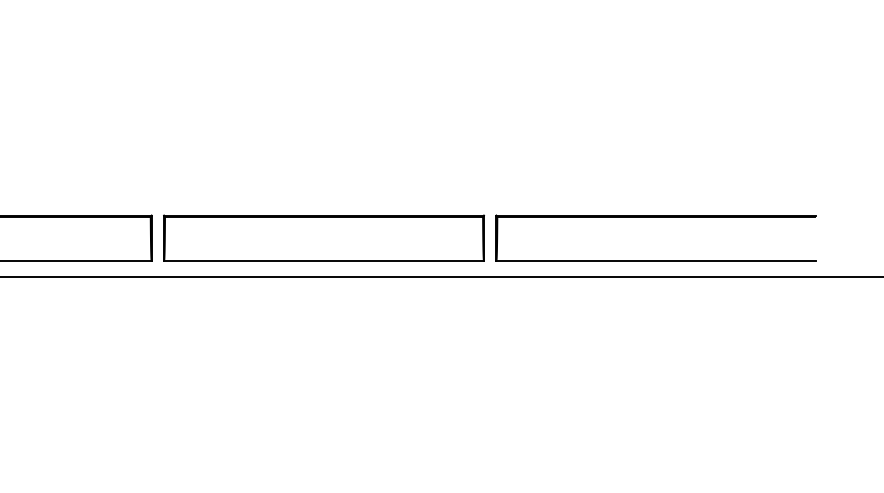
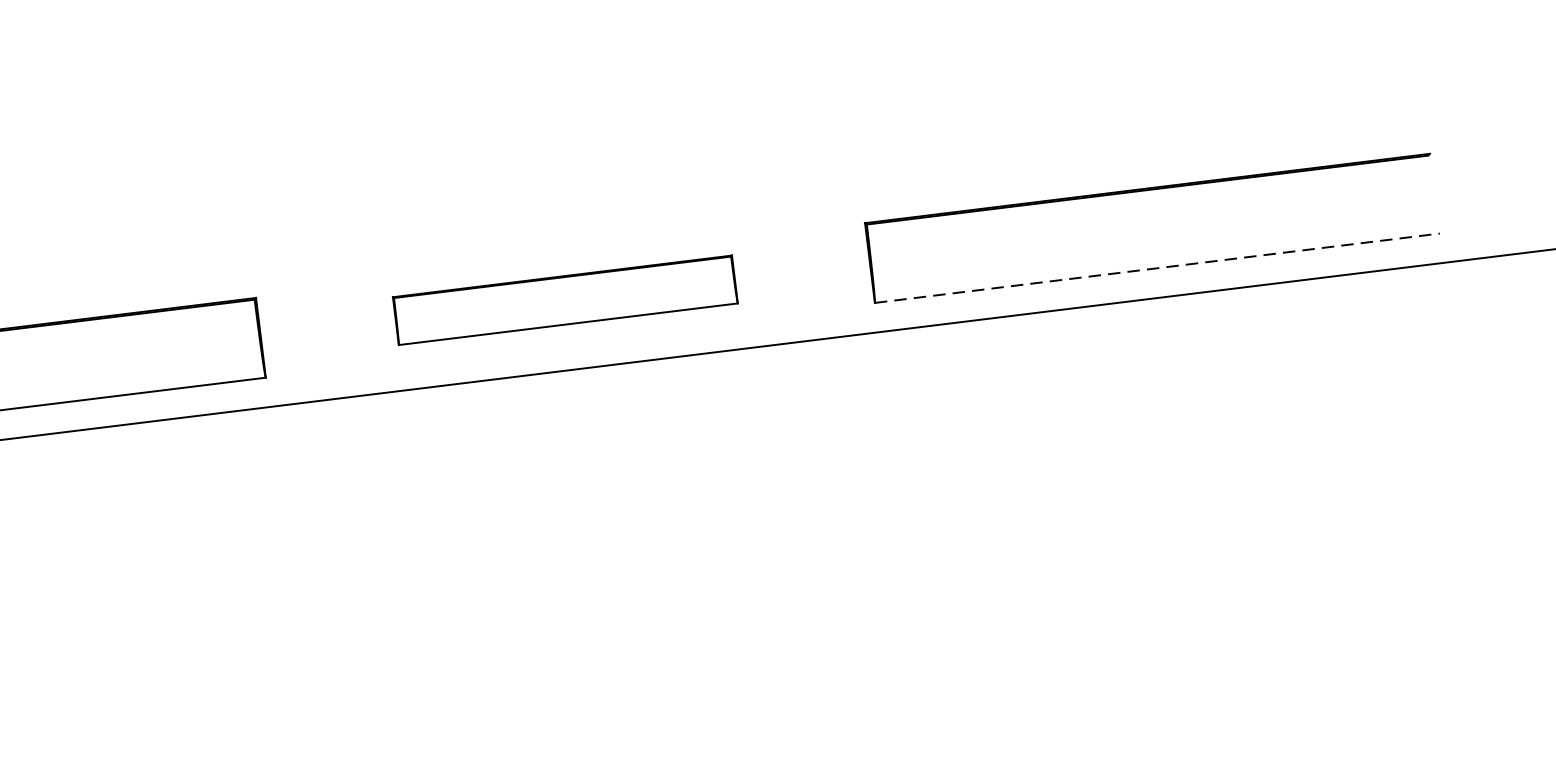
part: (323, 237) -> (564, 299), size x0.6
line: (656, 260) -> (1157, 267), solid -> dashed

